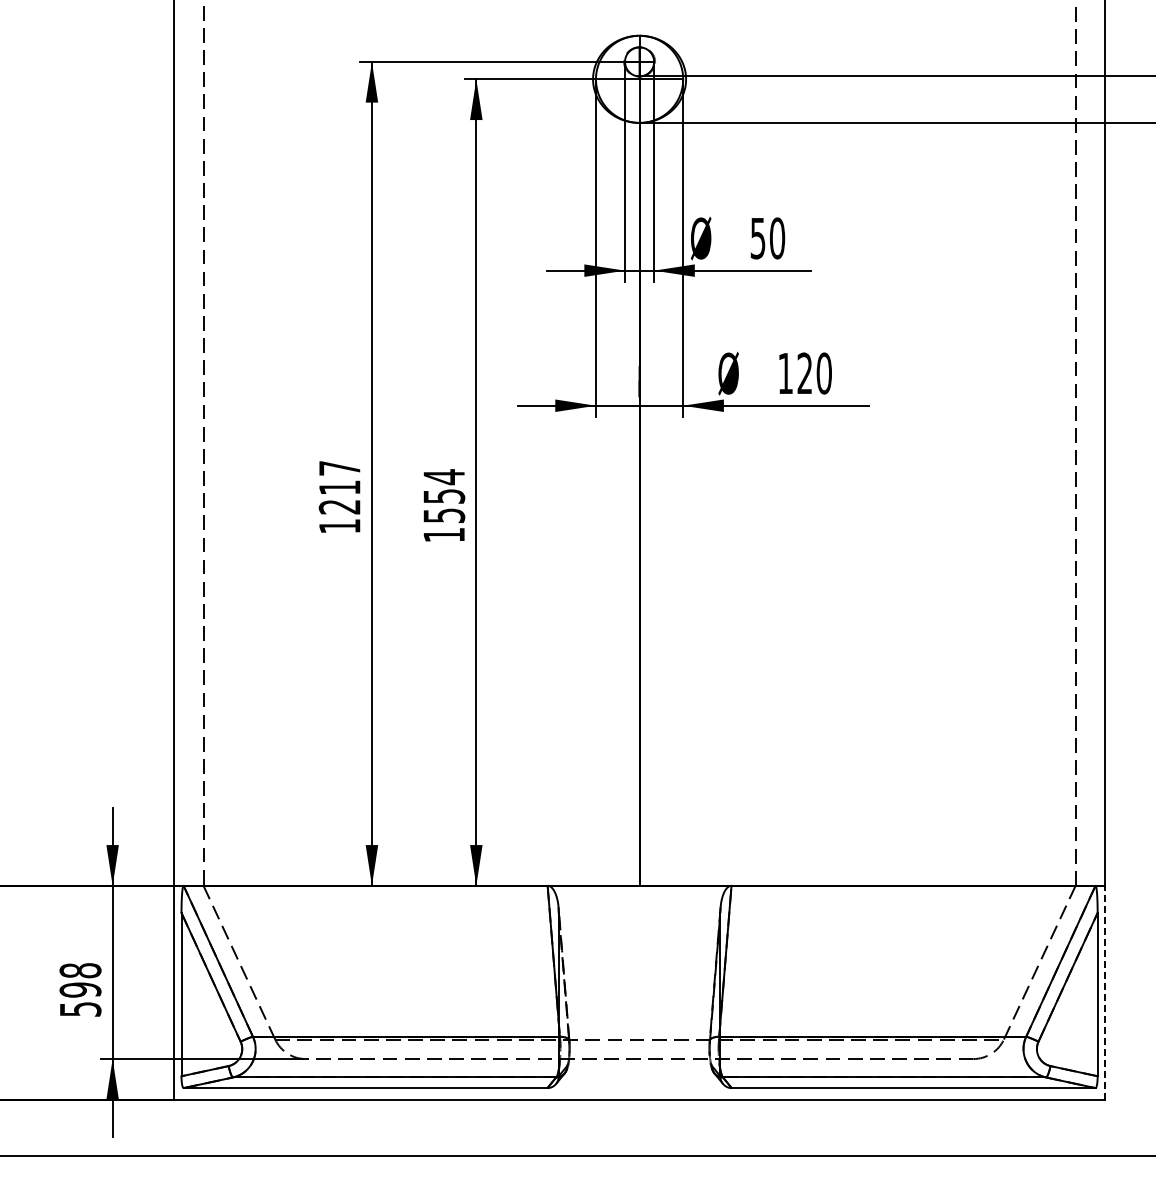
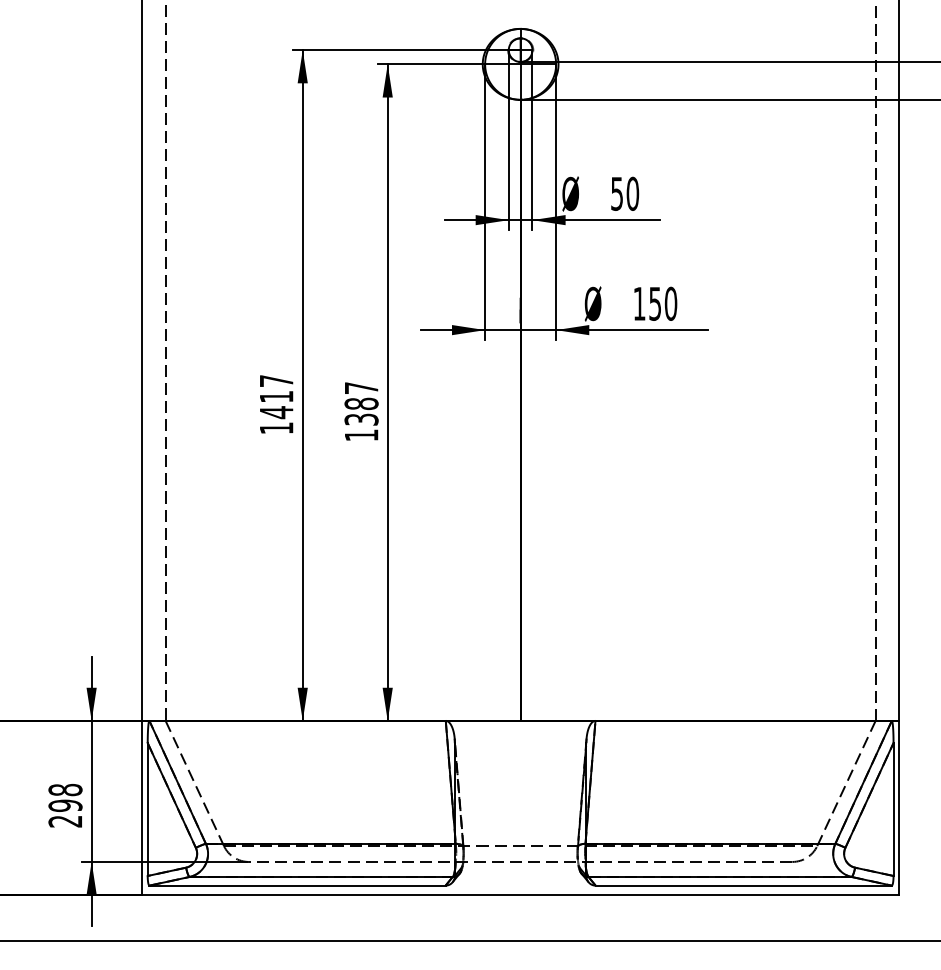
text: (804, 373) -> (654, 303), 120 -> 150
text: (444, 495) -> (361, 403), 1554 -> 1387
text: (339, 507) -> (276, 412), 1217 -> 1417
line: (1104, 992) -> (899, 807), dashed -> solid
text: (80, 1009) -> (65, 821), 598 -> 298

